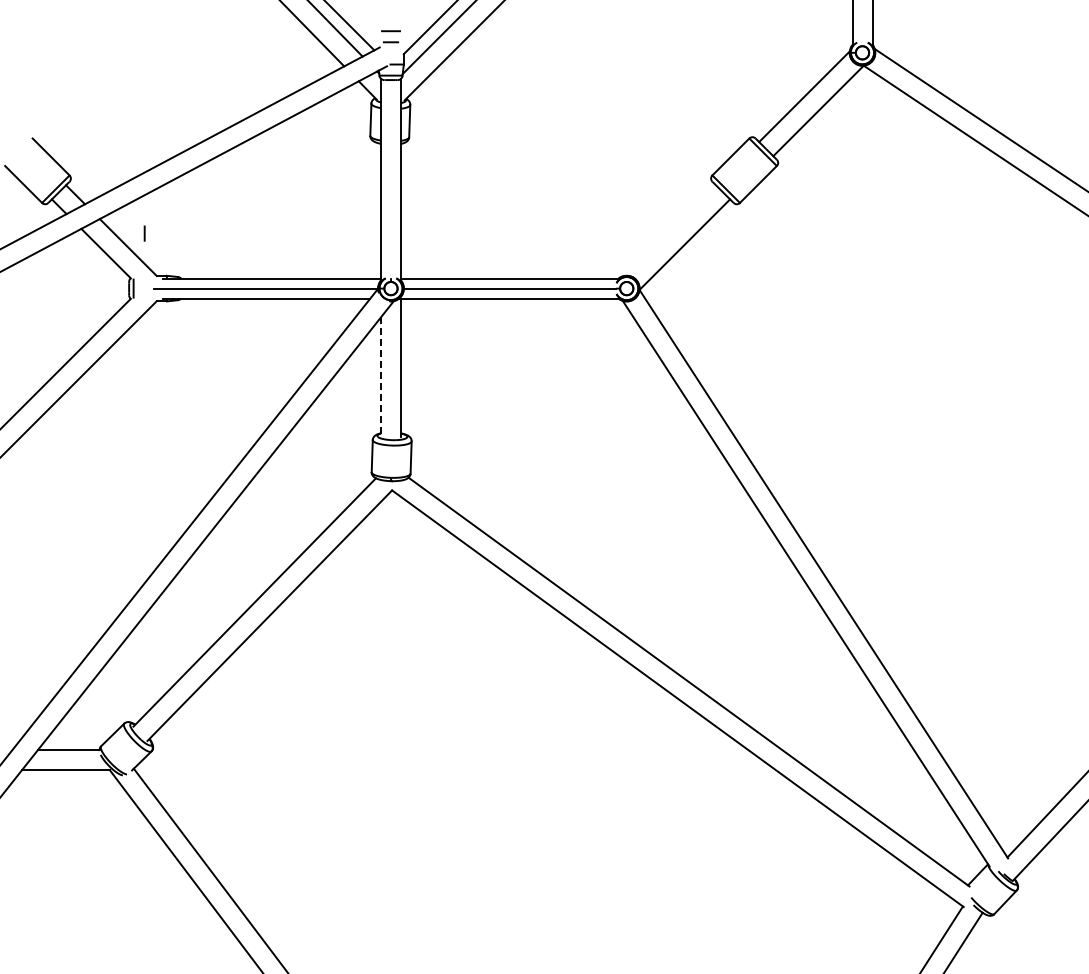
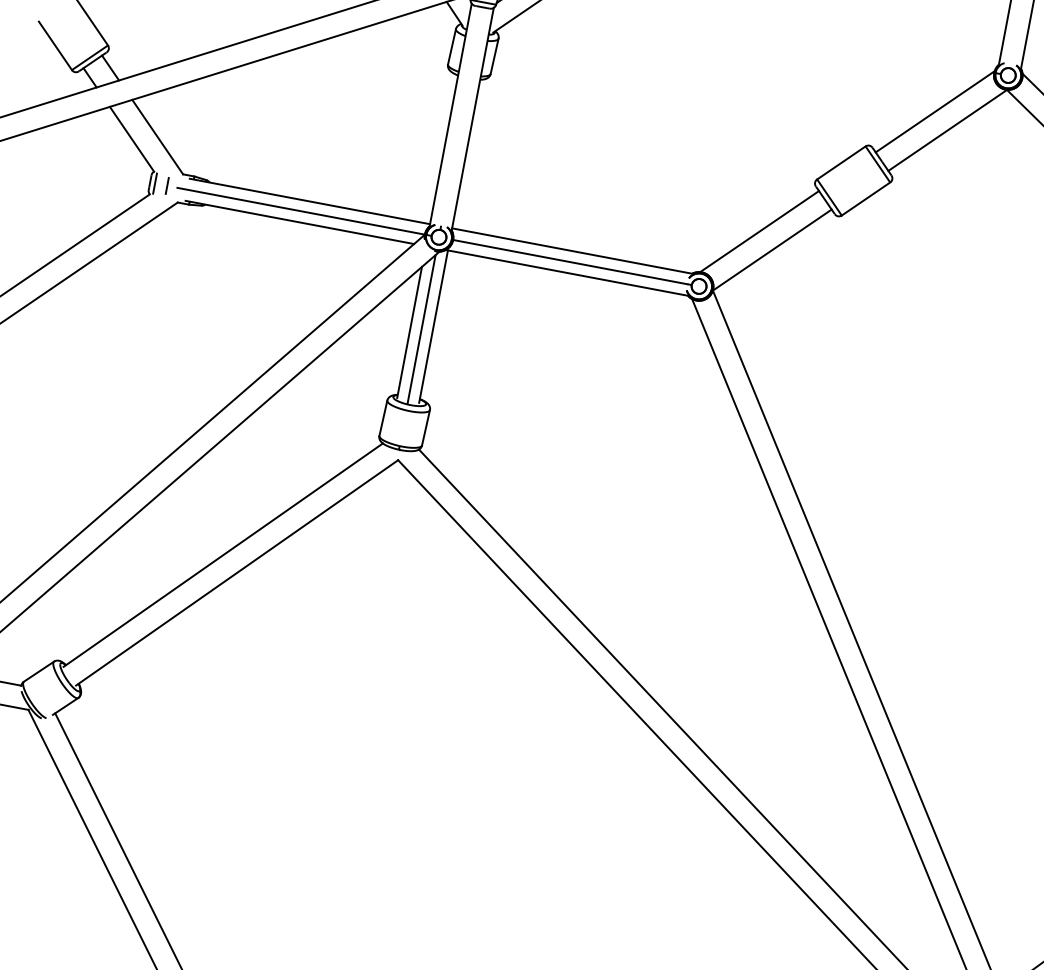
line: (670, 230) -> (759, 231), added
line: (144, 233) -> (167, 185), moved
line: (391, 371) -> (422, 328), added
line: (381, 377) -> (409, 333), dashed -> solid

